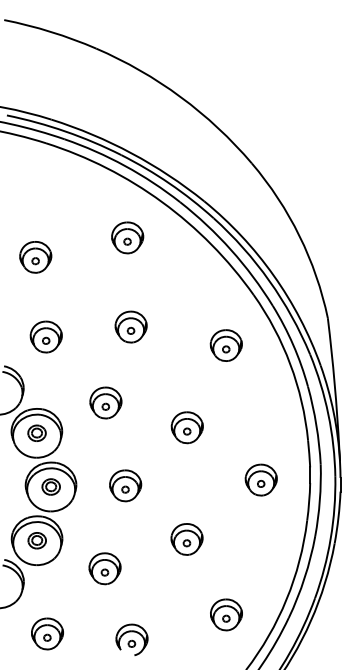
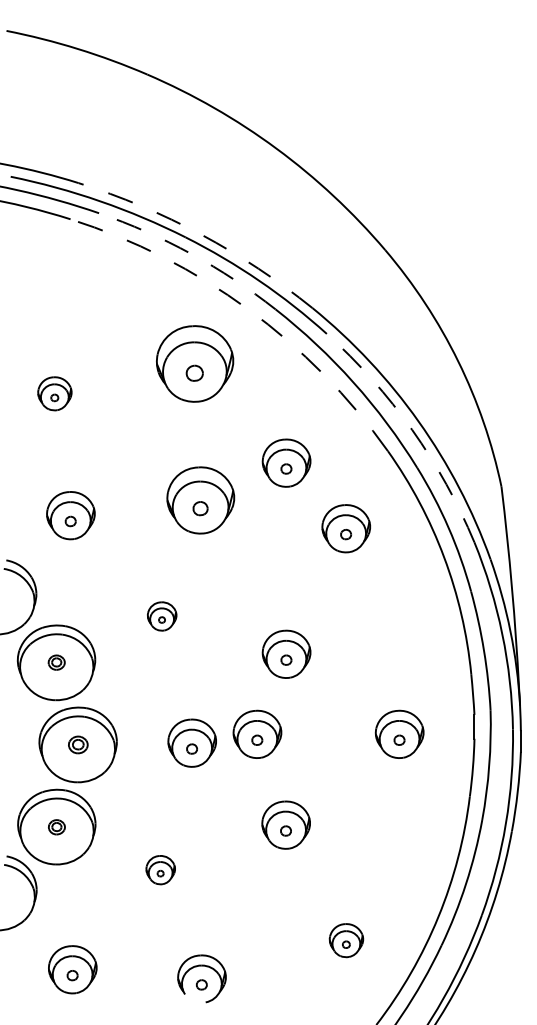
arc: (131, 153) -> (201, 234), solid -> dashed
arc: (125, 165) -> (192, 253), solid -> dashed
arc: (162, 202) -> (248, 309), solid -> dashed
part: (127, 237) -> (195, 363), size x1.6
part: (35, 257) -> (54, 393), size x0.7
arc: (269, 281) -> (412, 430), solid -> dashed
part: (186, 302) -> (285, 462), added
part: (130, 326) -> (199, 499), size x1.4
part: (105, 402) -> (161, 615), size x0.6
part: (36, 432) -> (55, 661), size x0.6
part: (167, 479) -> (256, 733), added
part: (50, 486) -> (77, 744), size x0.7
part: (36, 540) -> (55, 826), size x0.6
part: (104, 568) -> (159, 869), size x0.6
part: (226, 614) -> (346, 939), size x0.7

